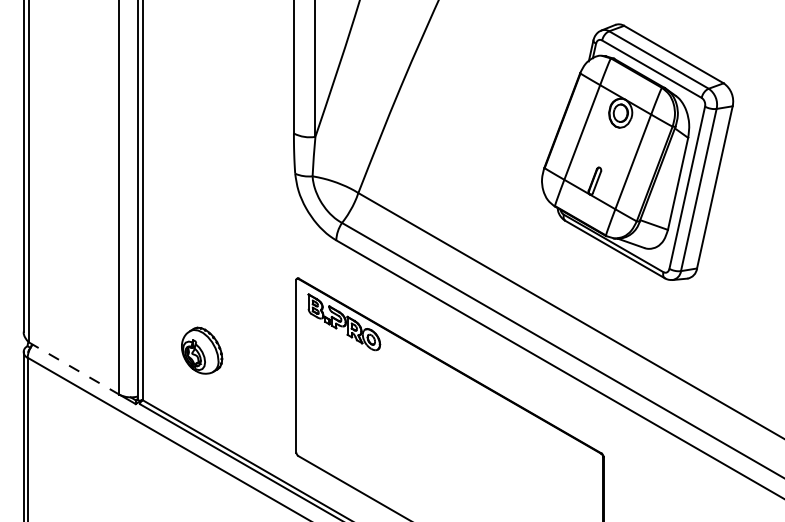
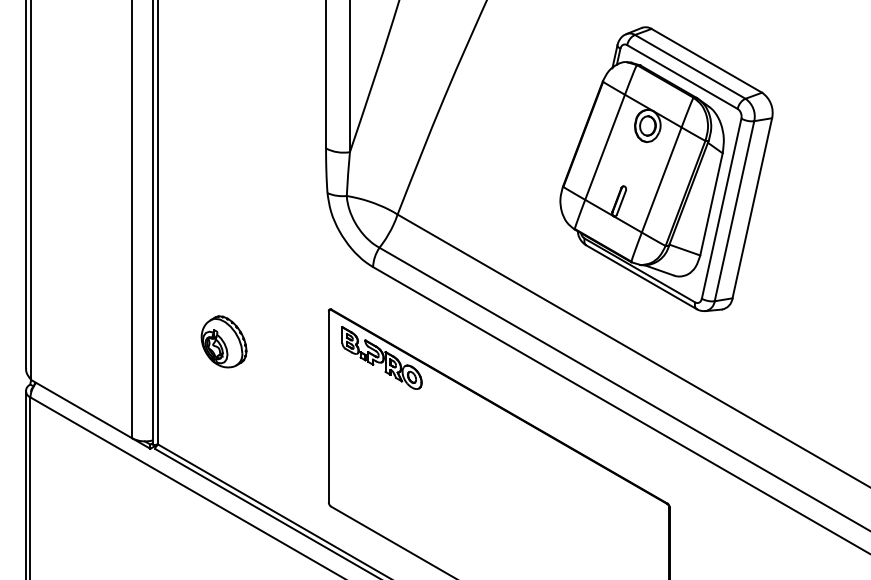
part: (637, 151) -> (666, 168), moved
part: (202, 350) -> (224, 341), moved
line: (74, 368) -> (82, 409), dashed -> solid

